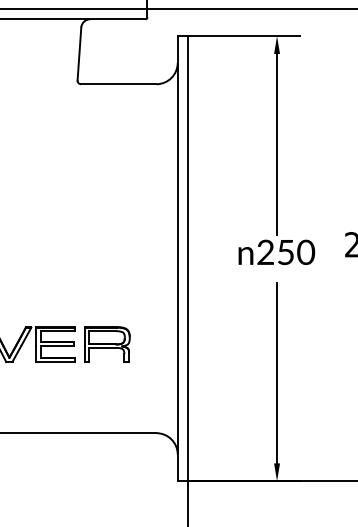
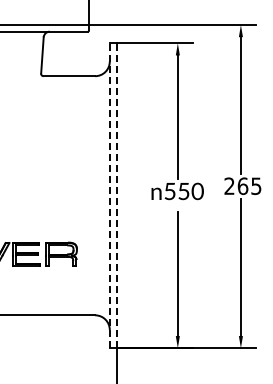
text: (264, 252) -> (169, 191), 250 -> 550
line: (177, 258) -> (109, 195), solid -> dashed
line: (187, 258) -> (116, 195), solid -> dashed

